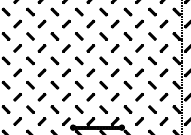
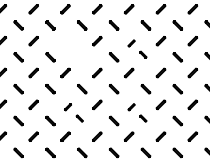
part: (48, 29) -> (73, 48), removed
part: (96, 29) -> (136, 48), size x0.7
part: (48, 78) -> (73, 112), size x0.7
part: (96, 78) -> (136, 112), size x0.7

